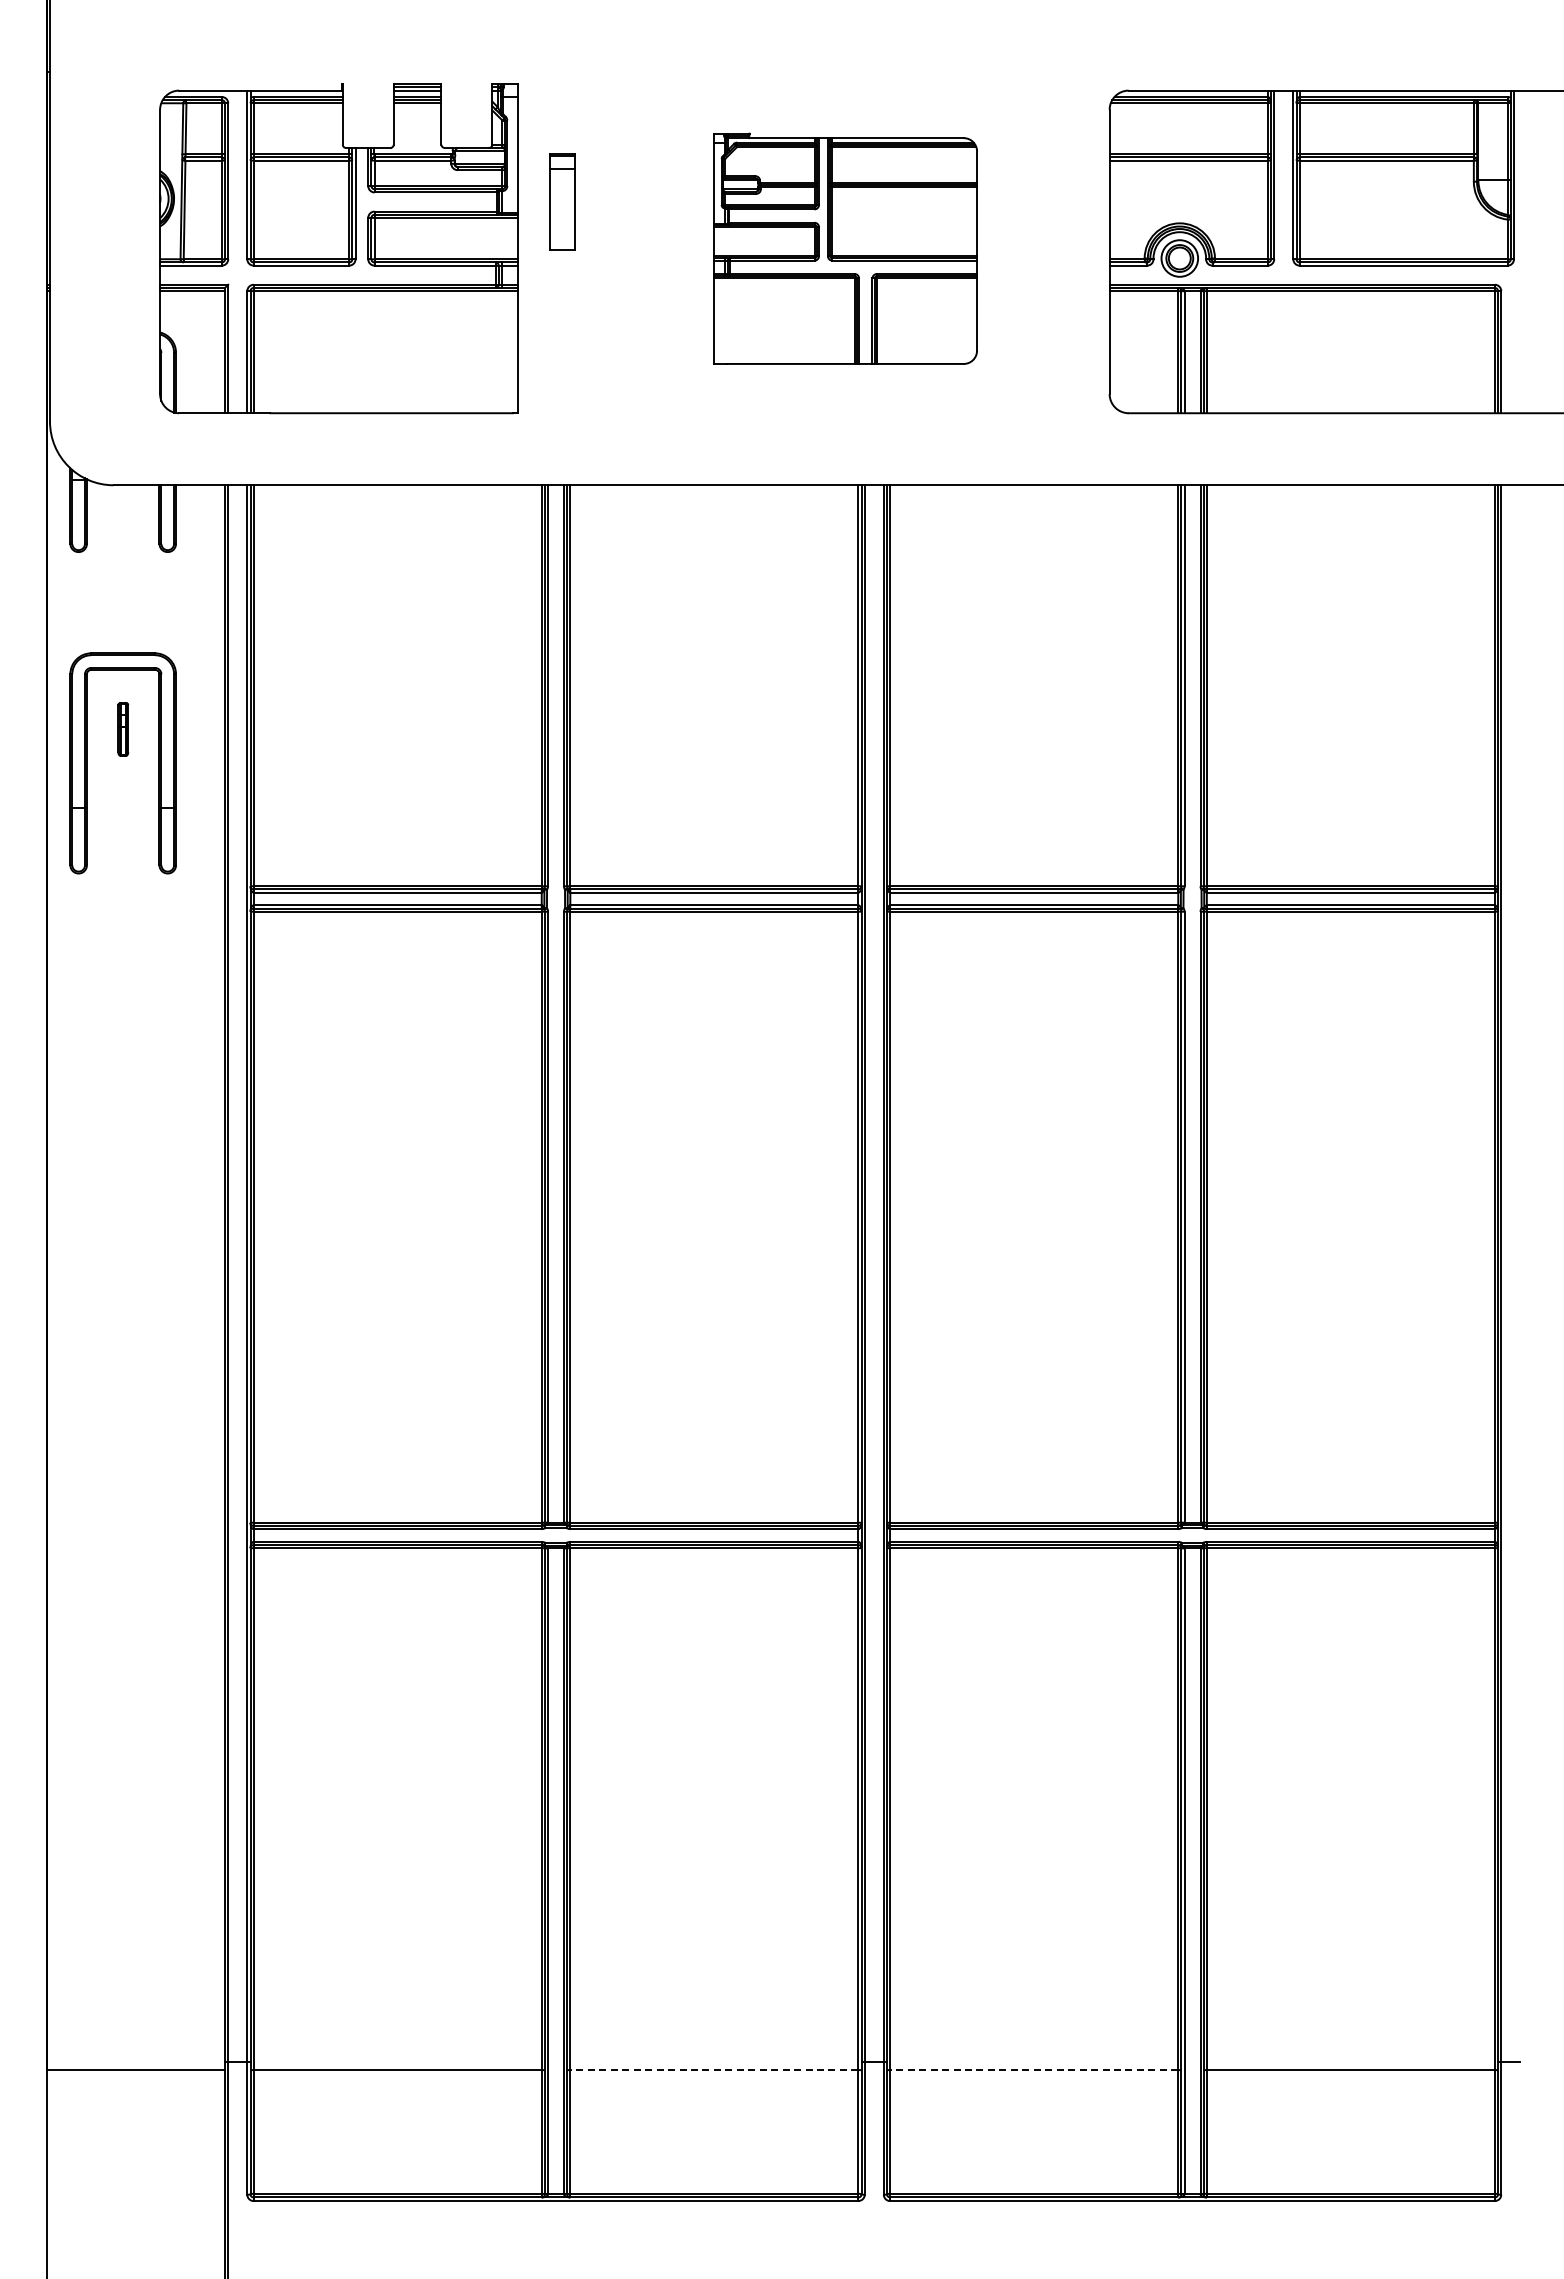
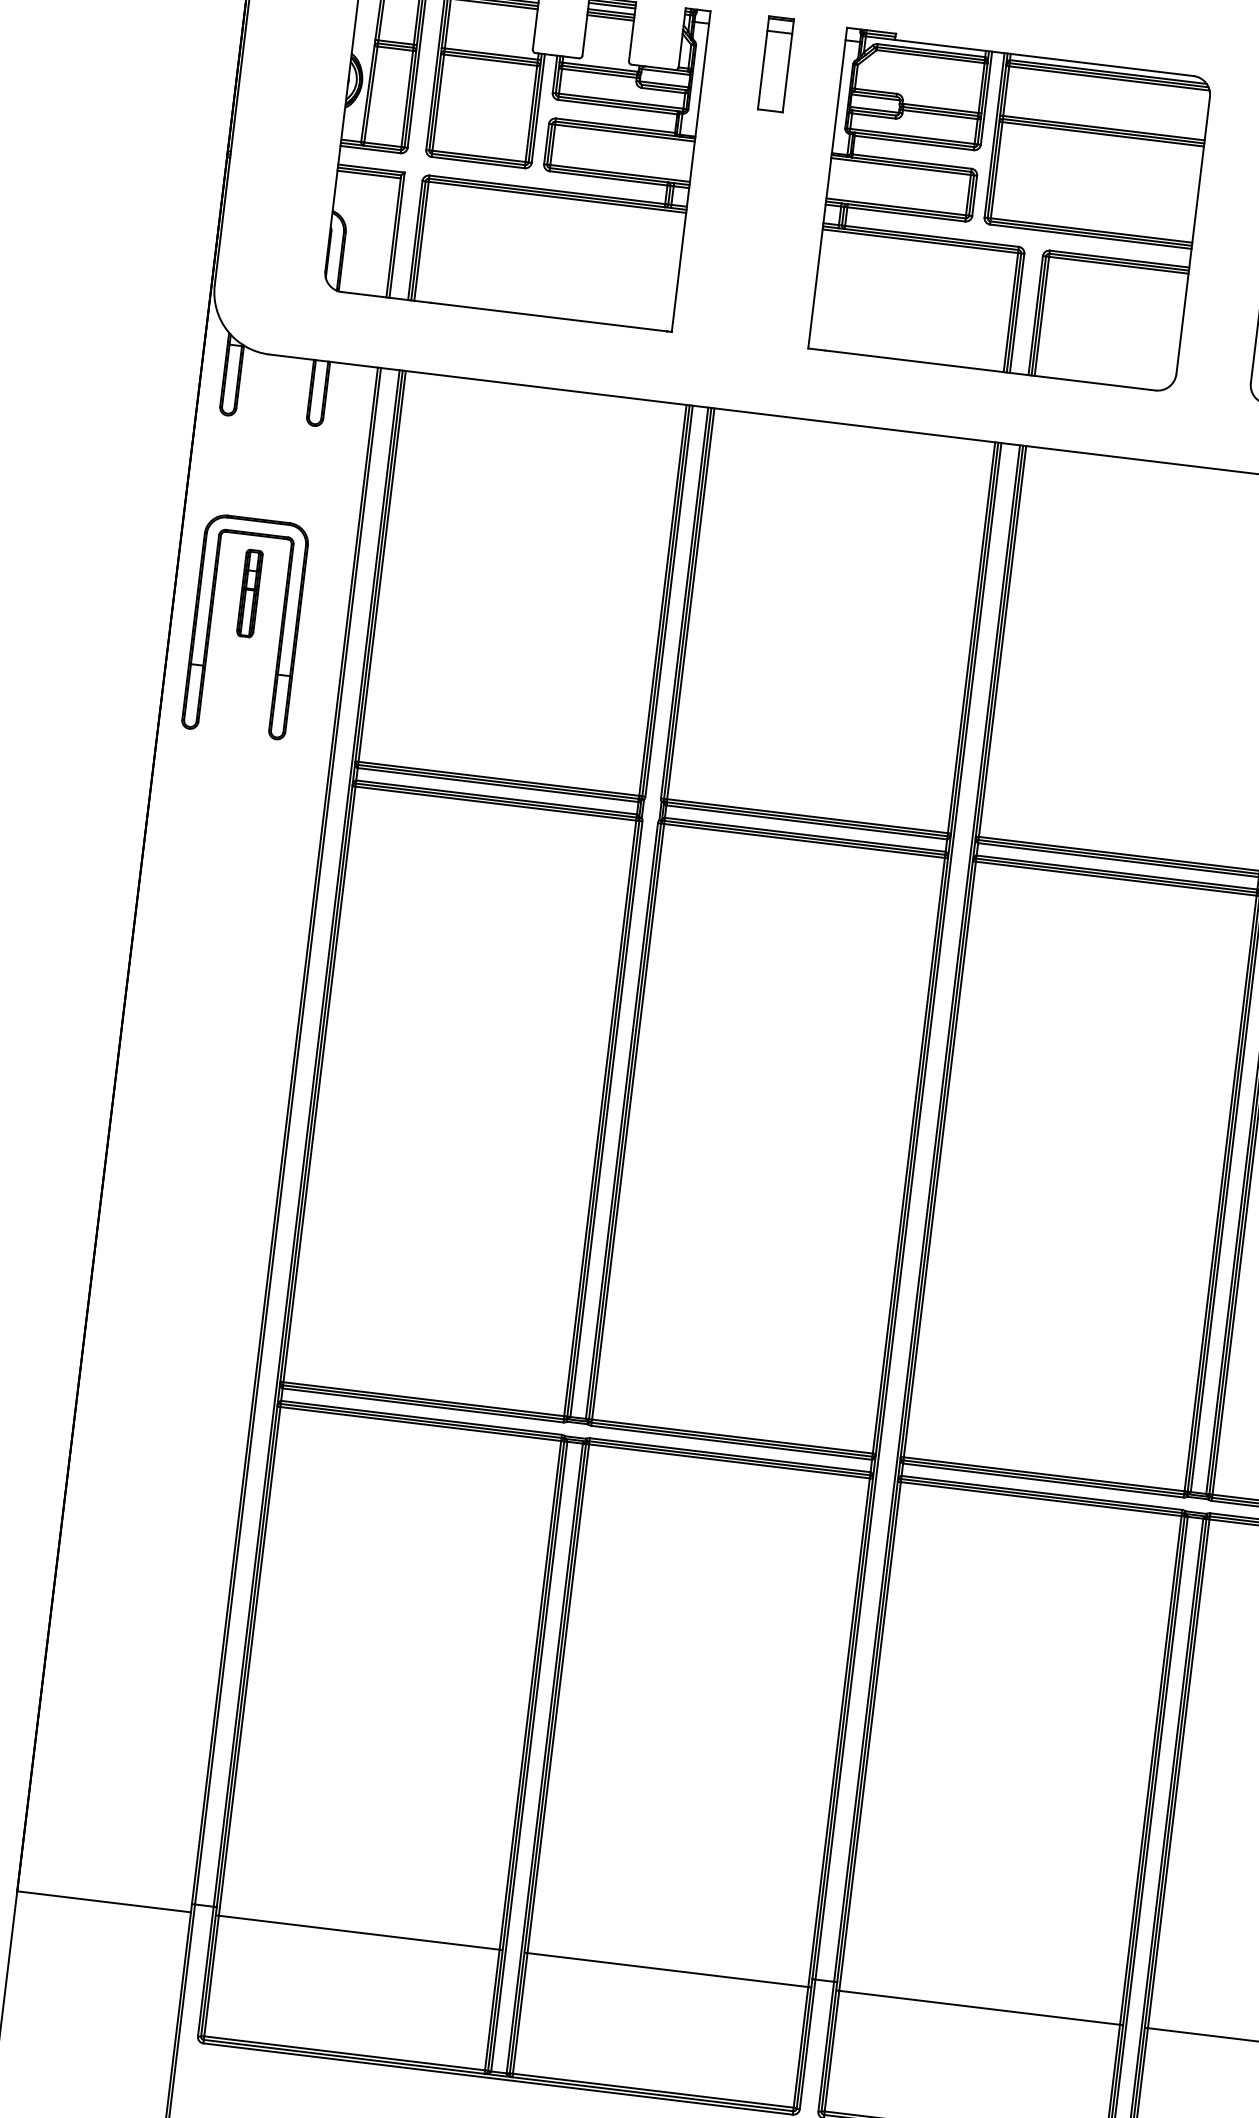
part: (562, 201) -> (776, 63), moved
part: (845, 248) -> (1010, 210), size x1.43
part: (123, 729) -> (250, 593), size x1.67
line: (713, 2070) -> (667, 1970), dashed -> solid
line: (1033, 2070) -> (978, 2008), dashed -> solid

